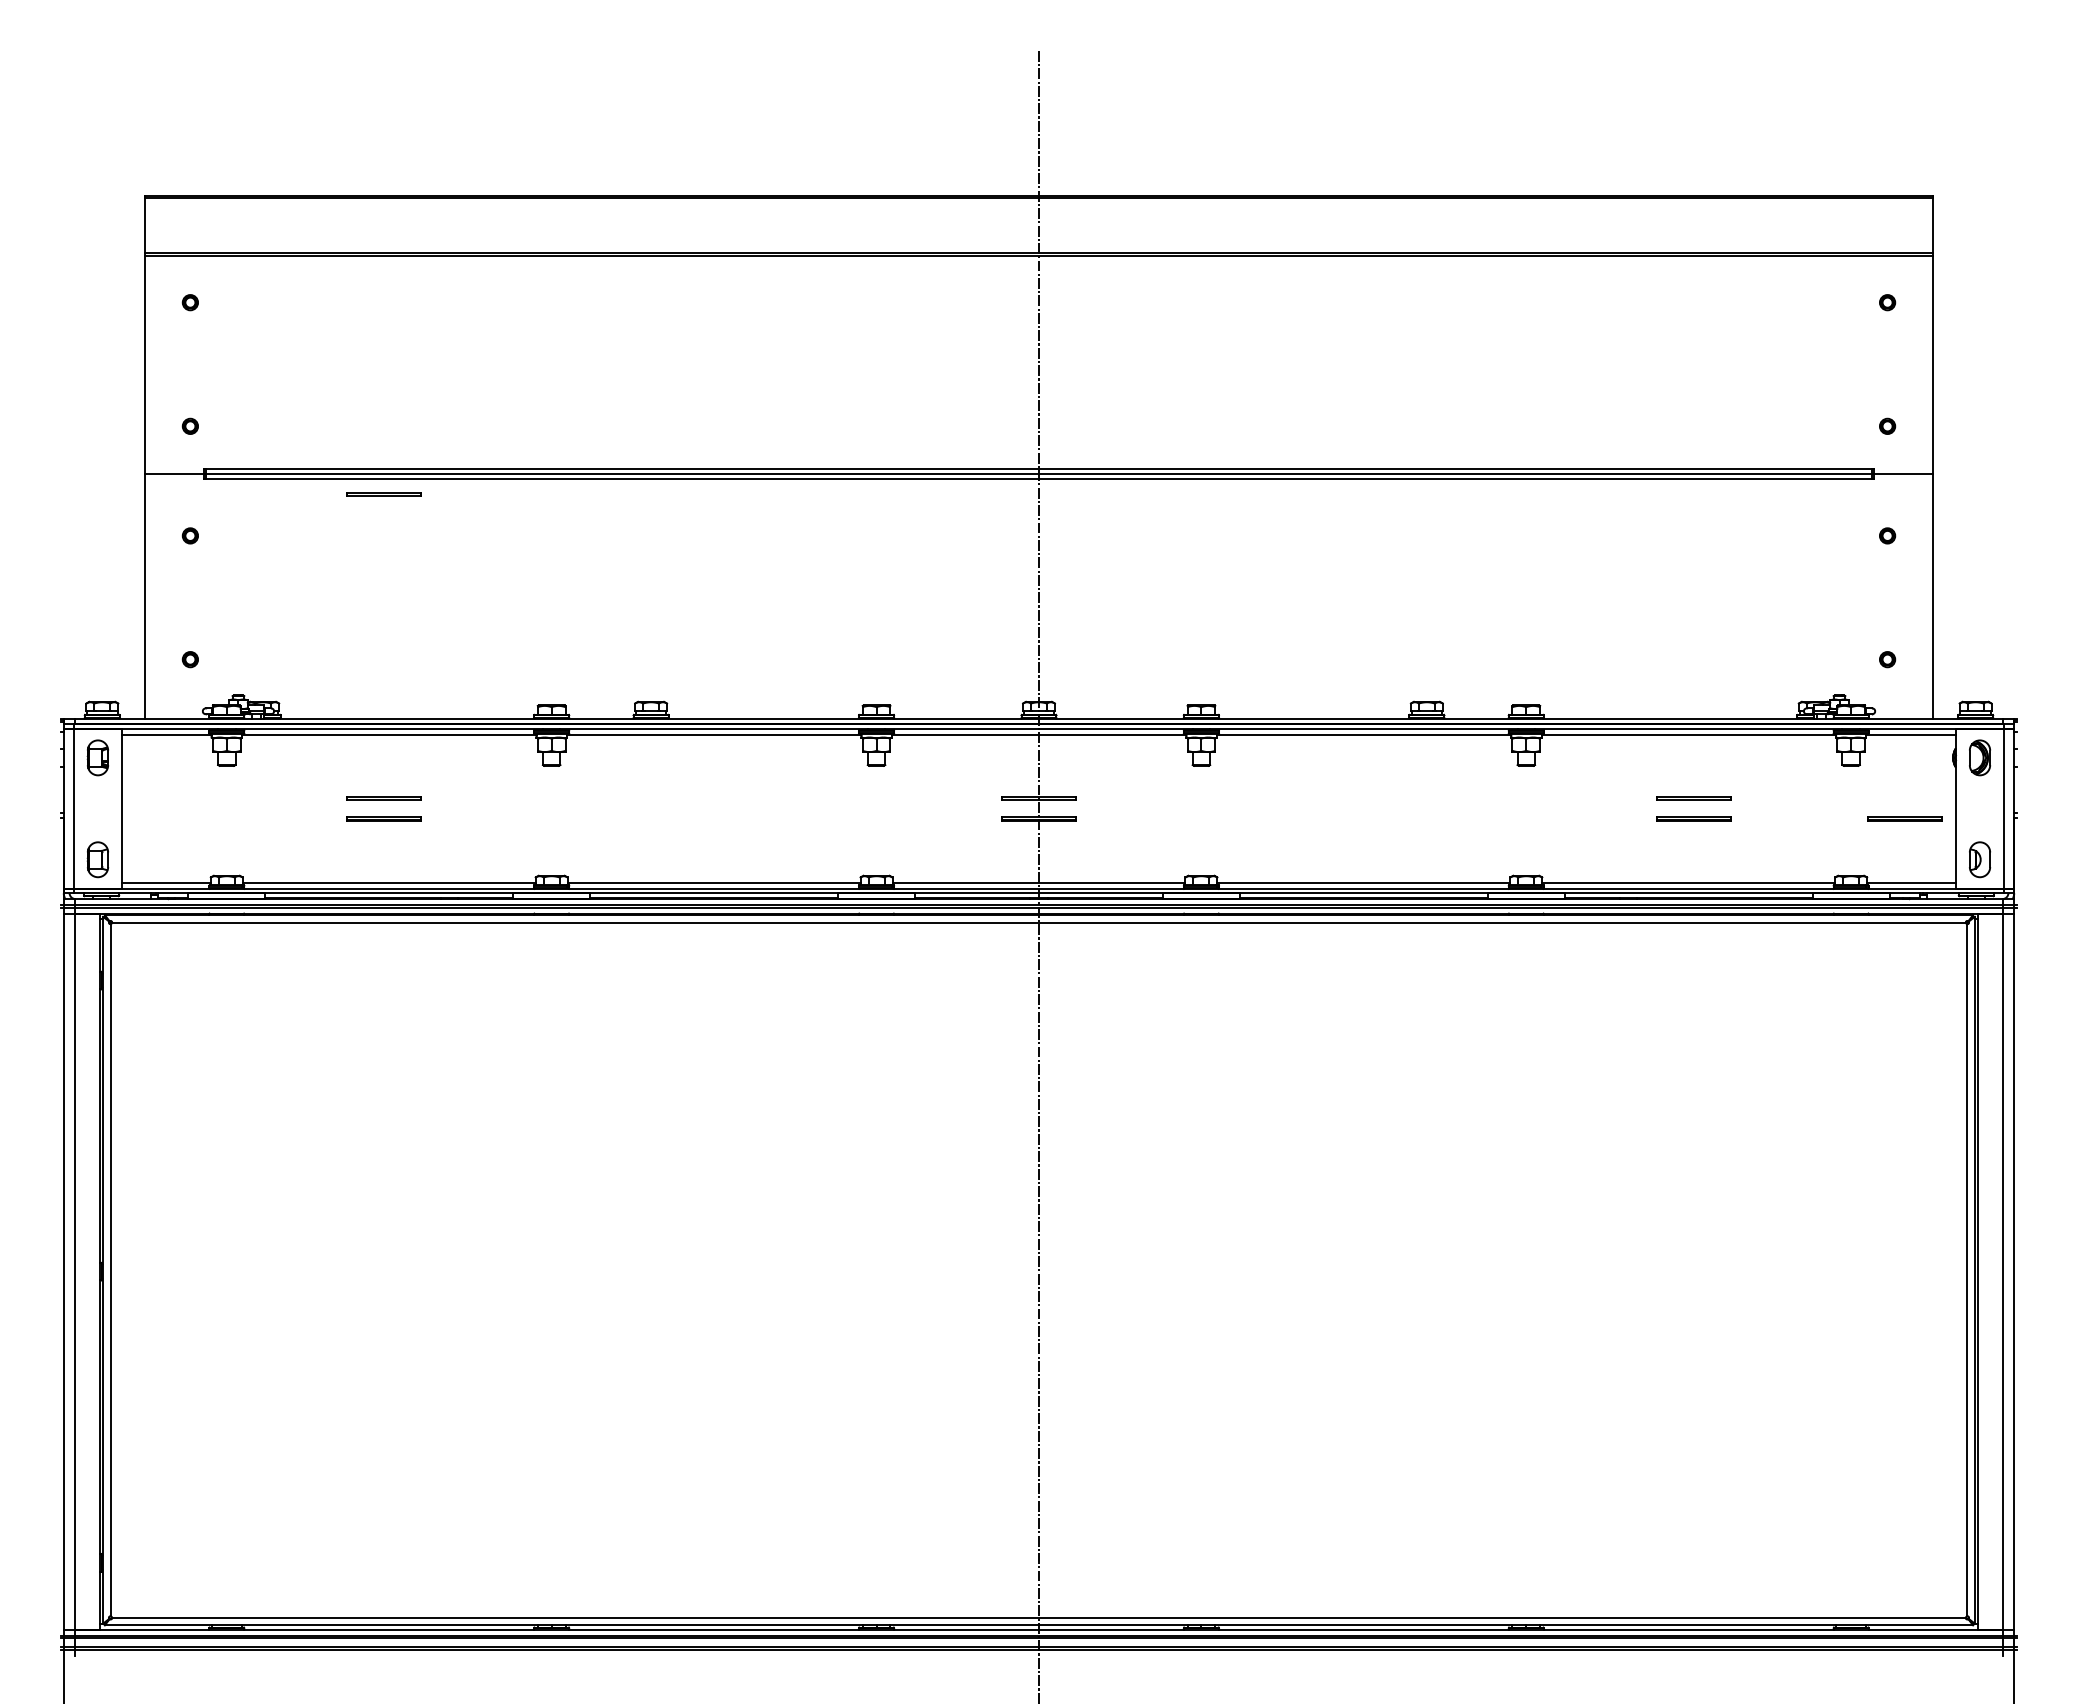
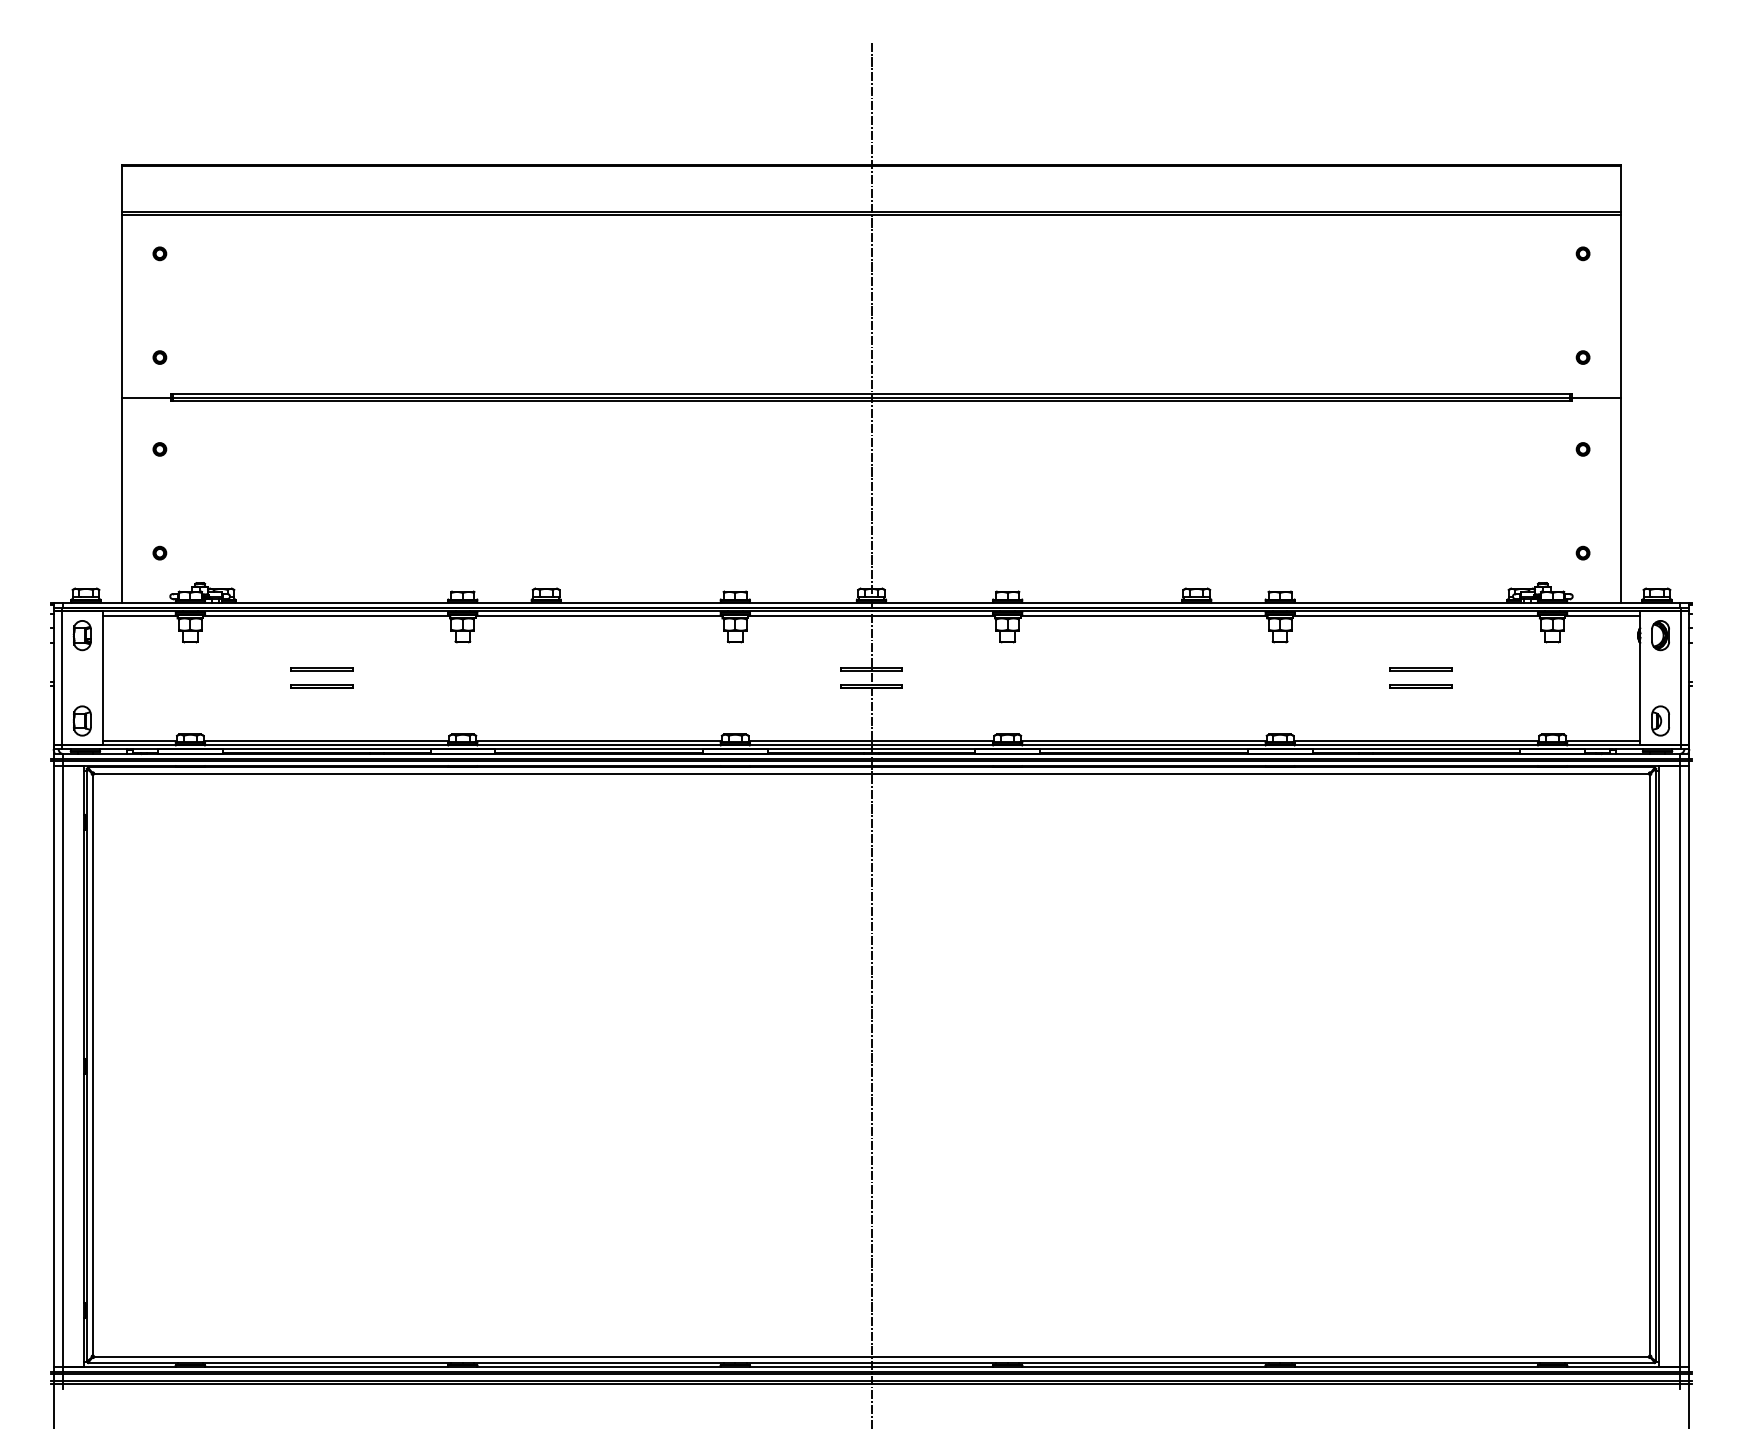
line: (383, 493) -> (321, 413), removed
part: (1904, 818) -> (1597, 686), removed

